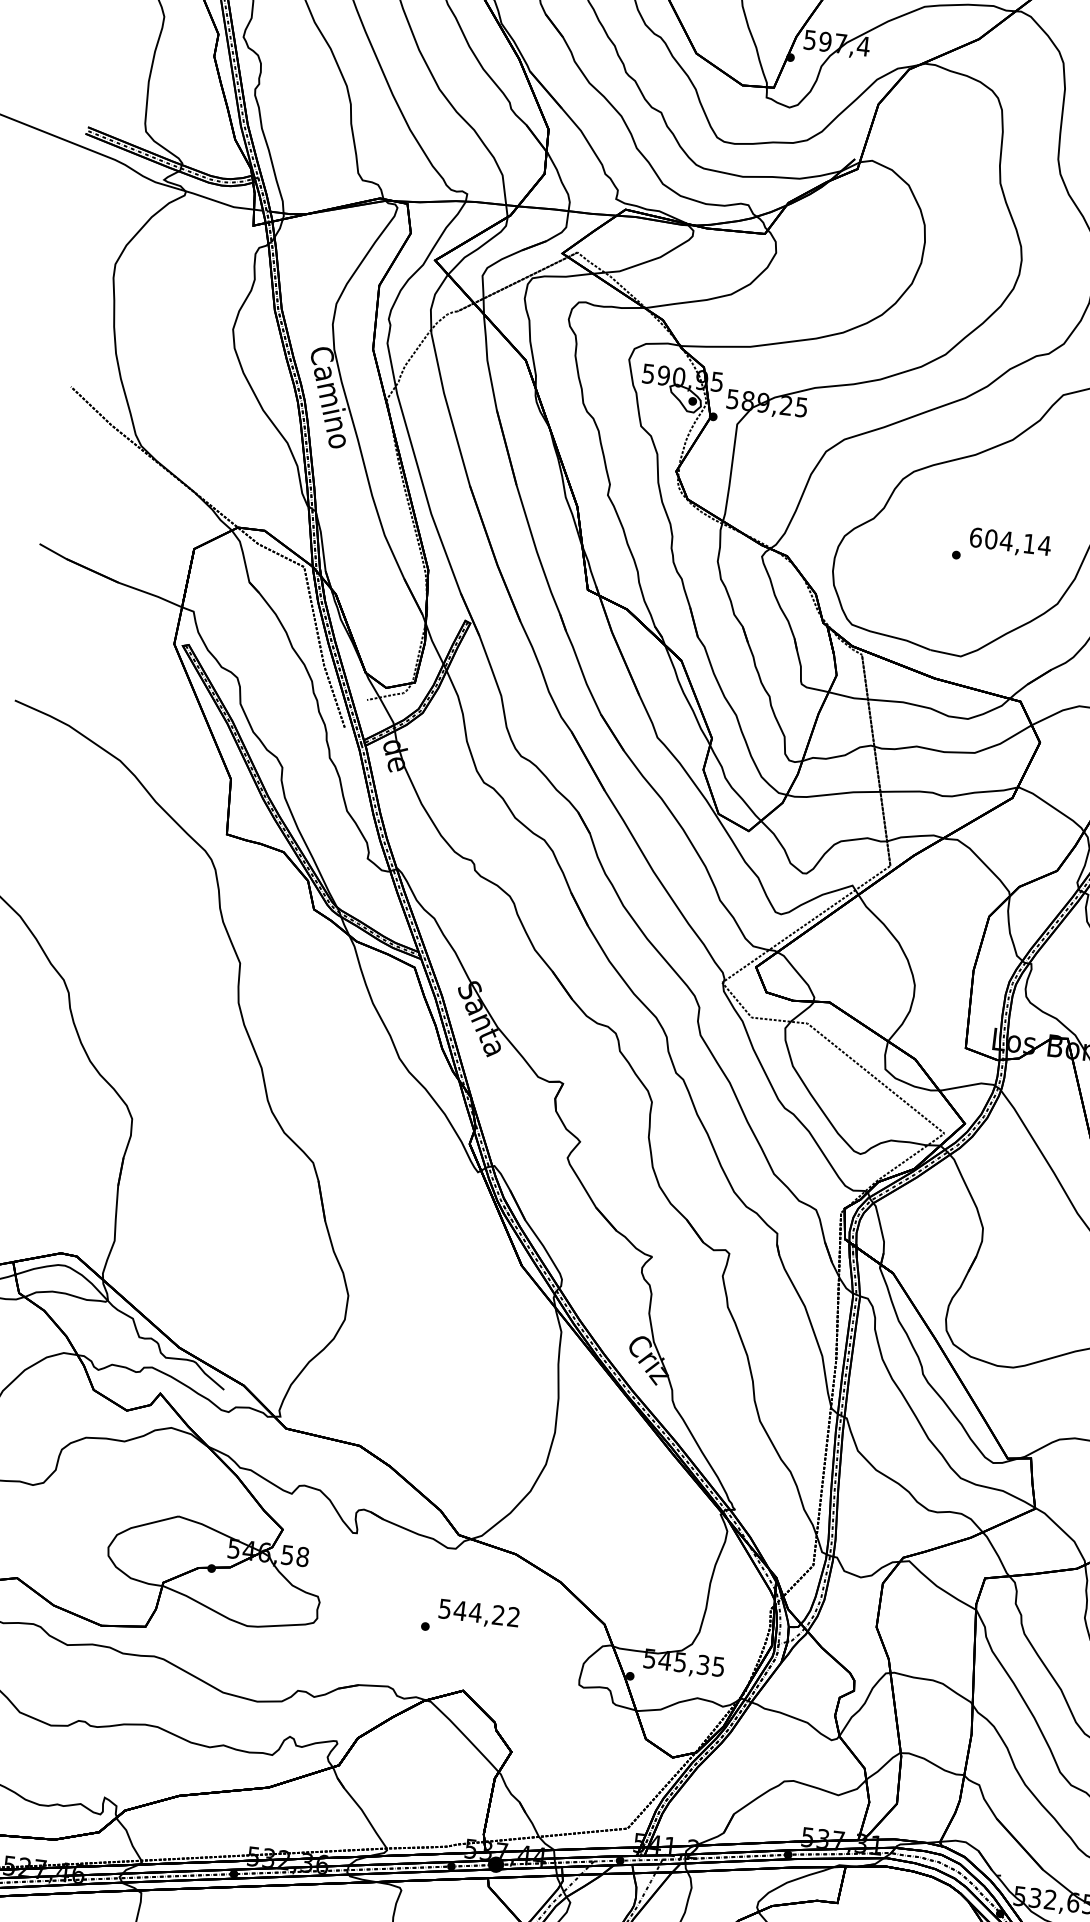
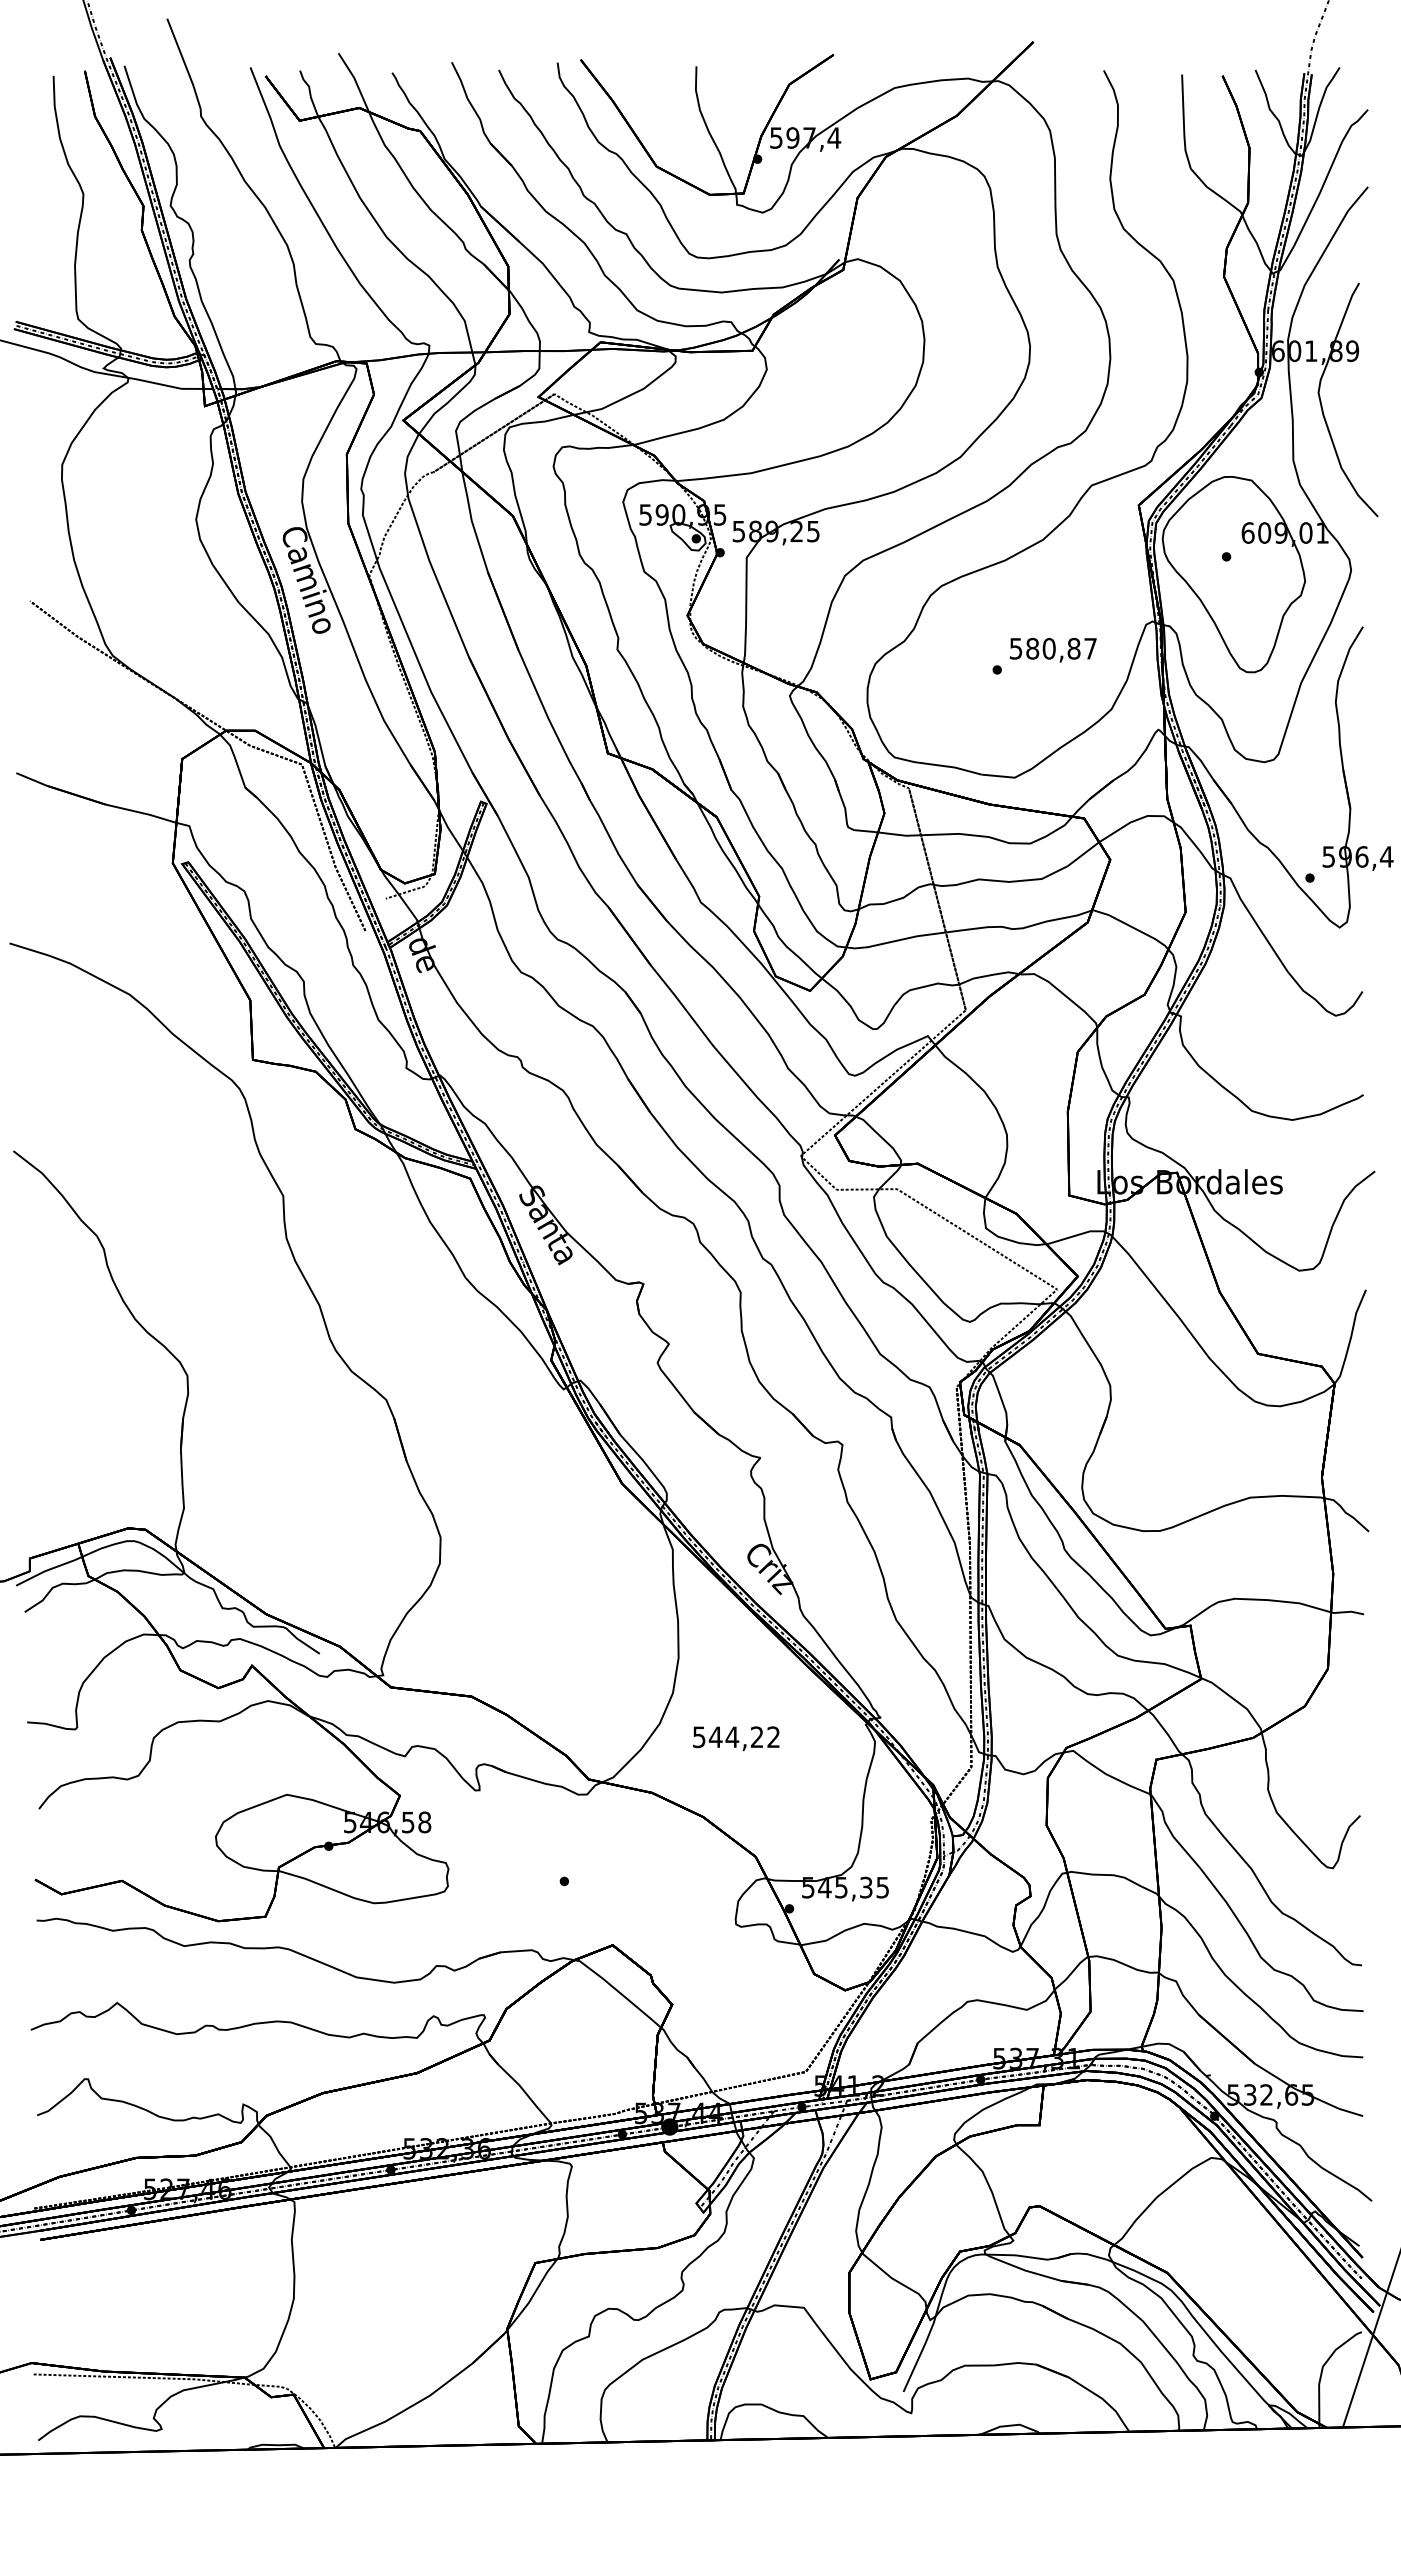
text: (1010, 541) -> (1053, 648), 604,14 -> 580,87
text: (479, 1614) -> (736, 1738), moved

